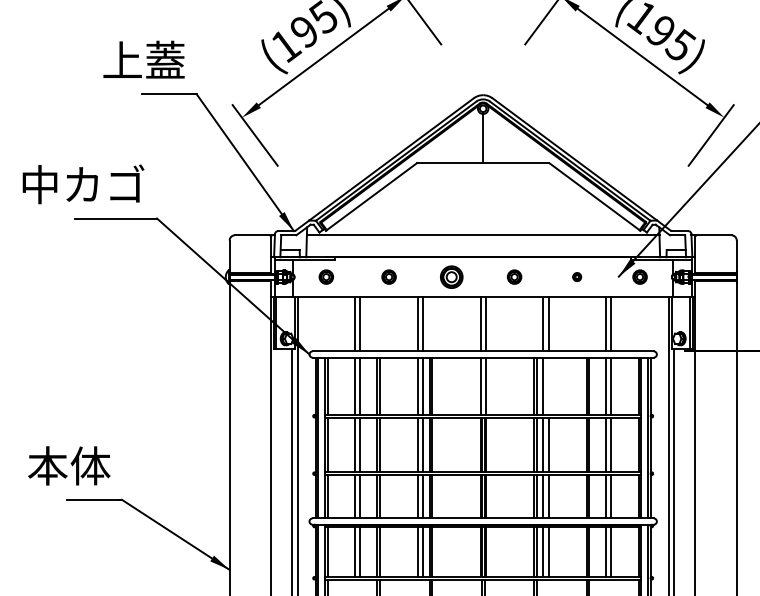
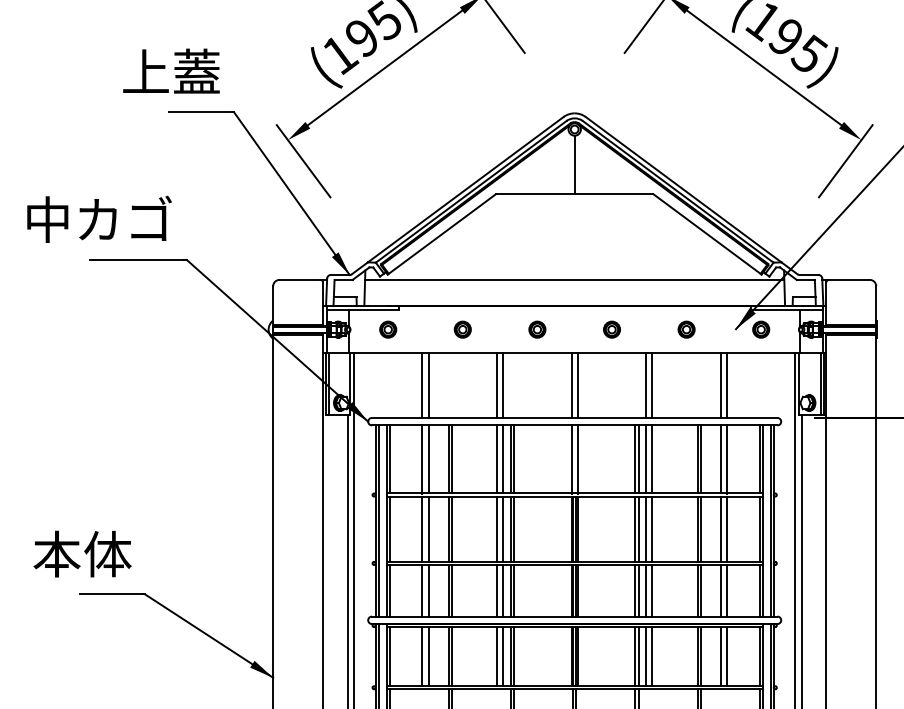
part: (451, 276) -> (537, 328), size x0.62
part: (576, 276) -> (685, 328), size x1.67
line: (548, 385) -> (652, 458), added

